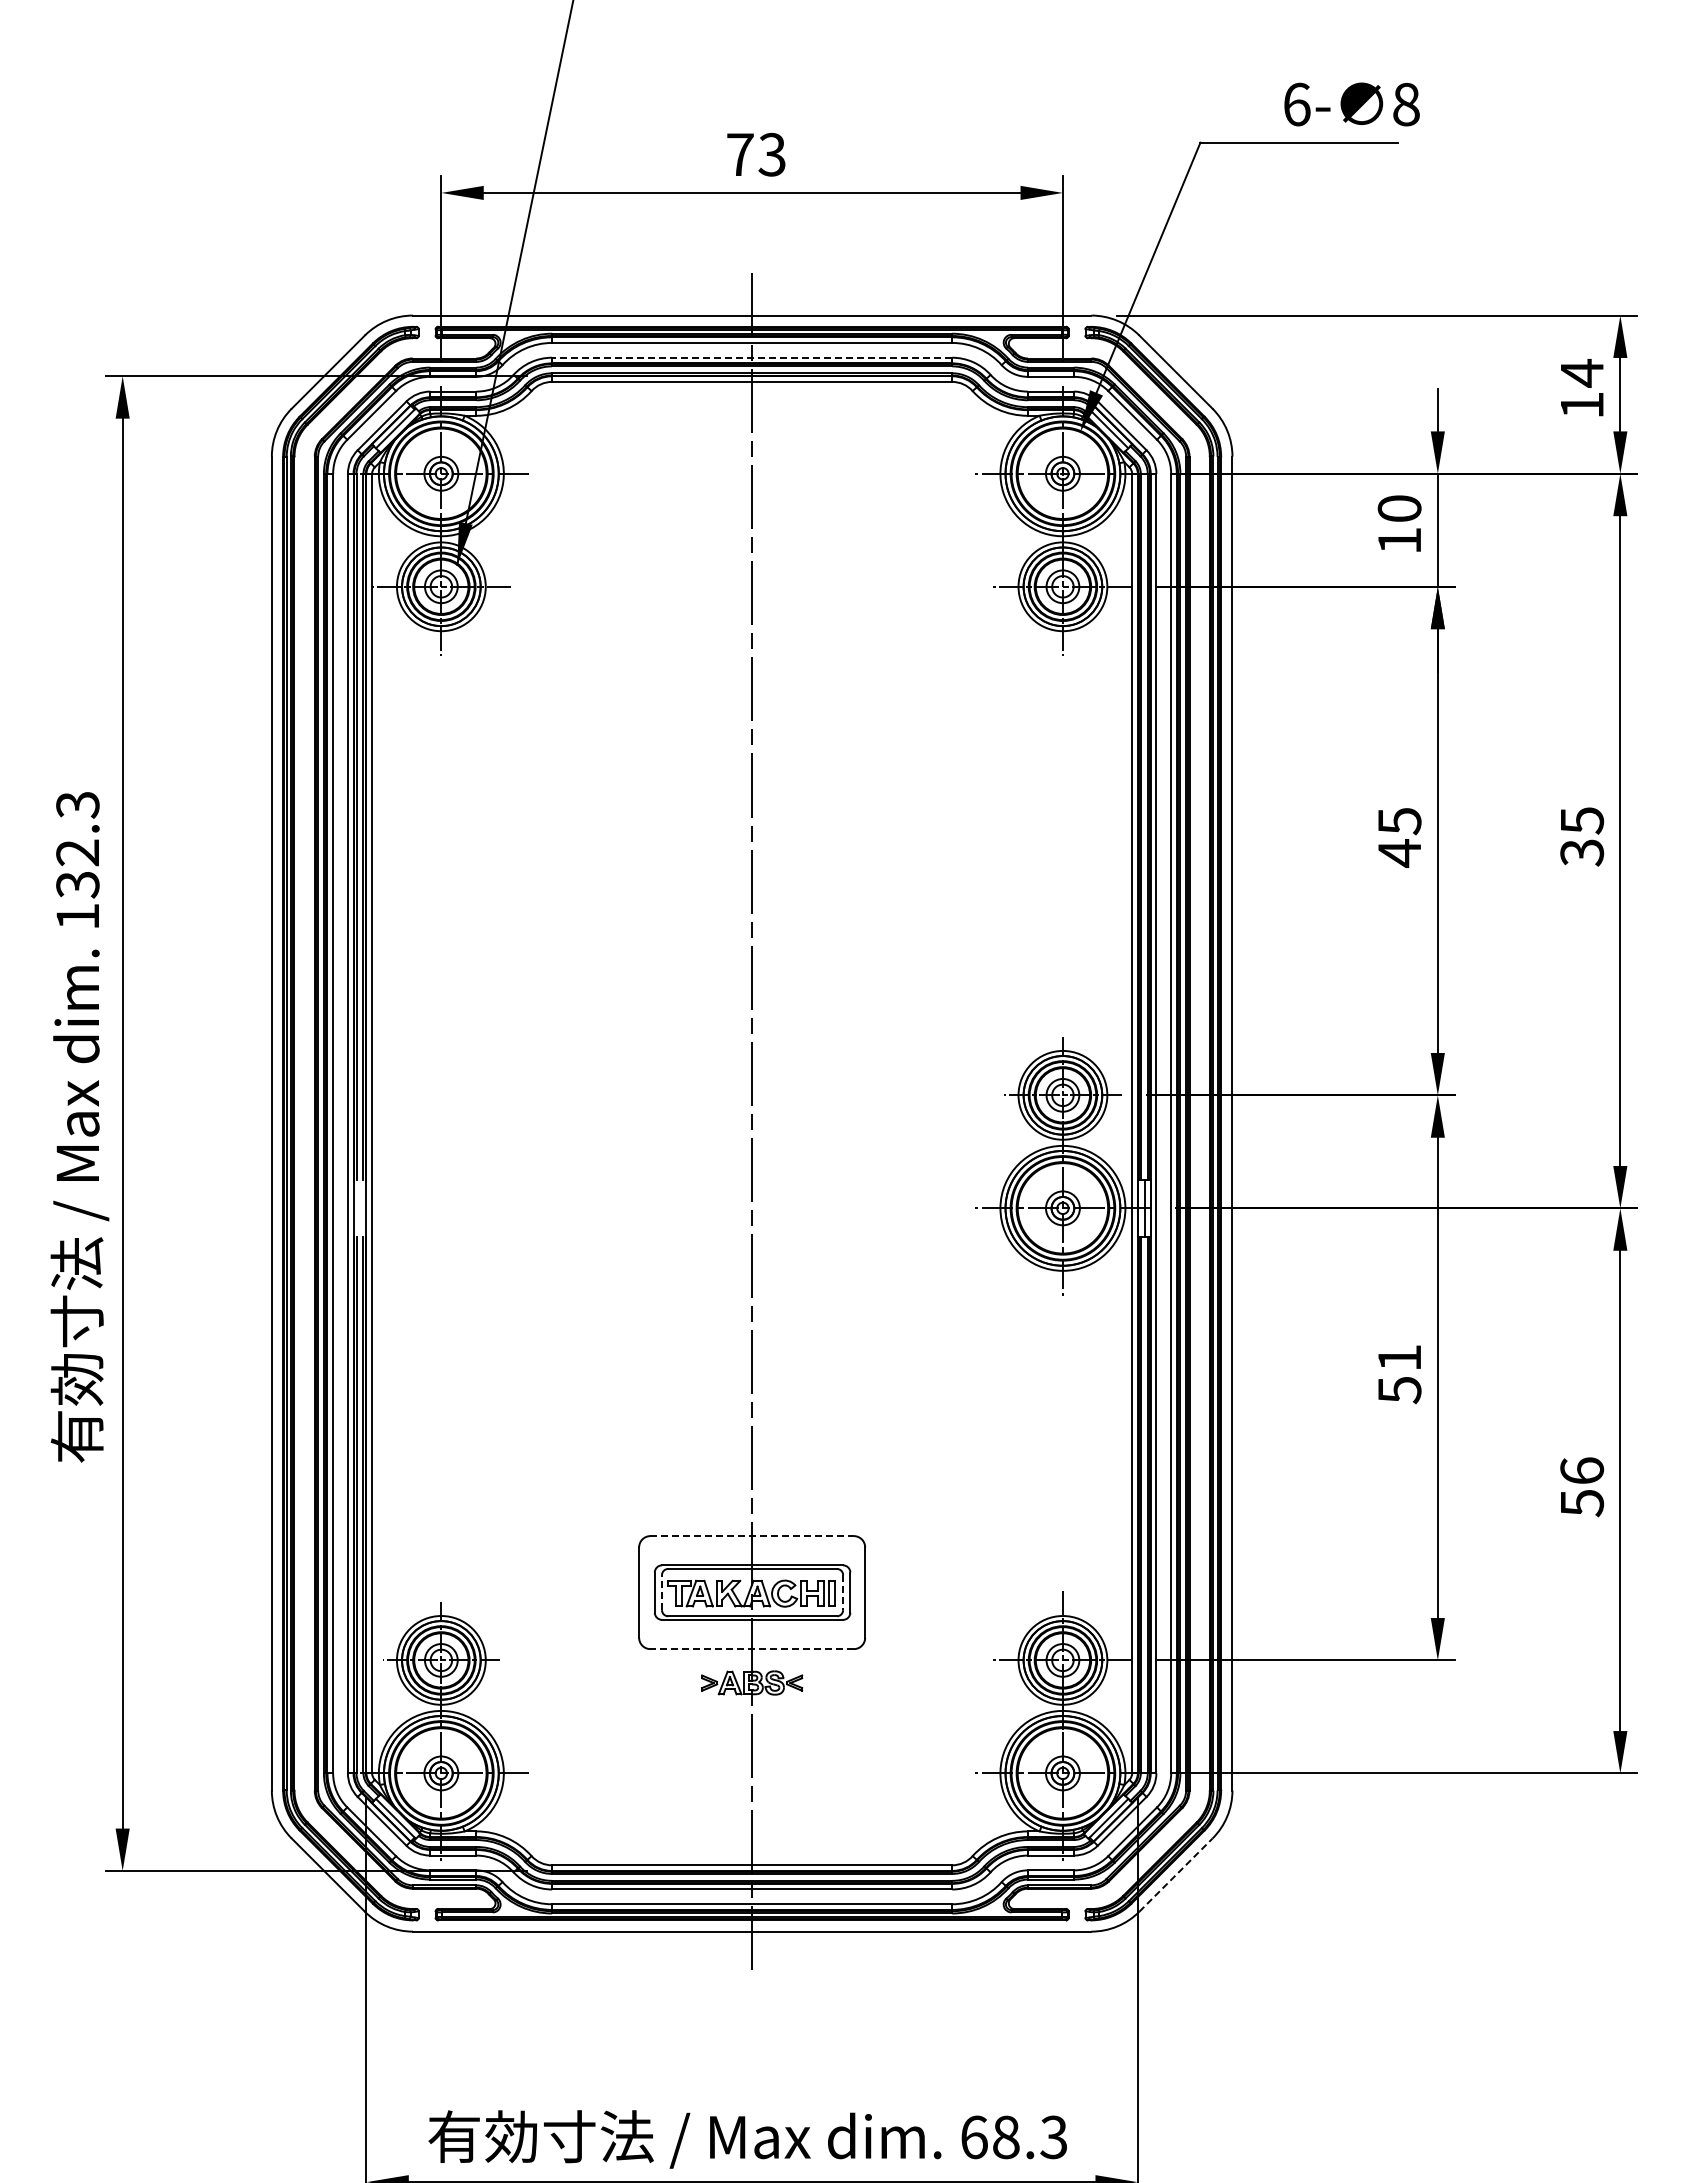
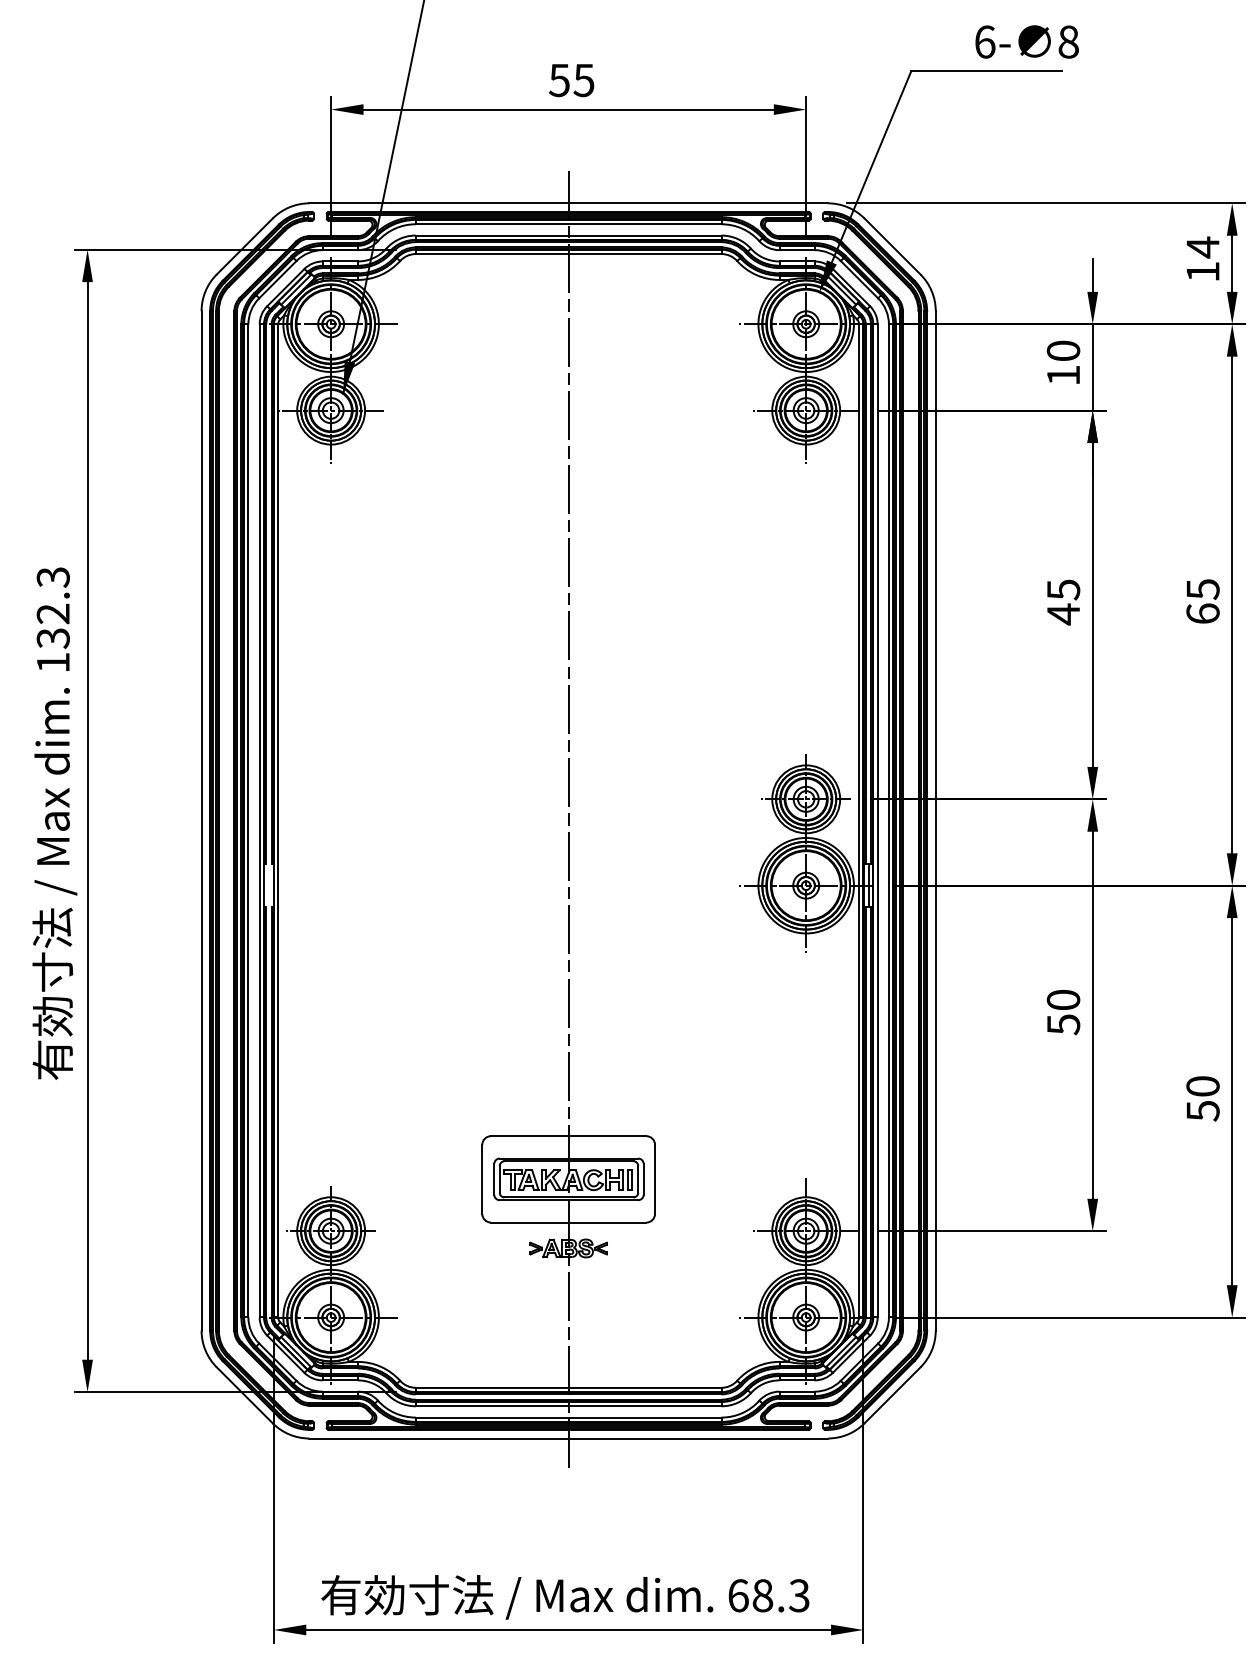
text: (755, 154) -> (571, 80), 73 -> 55
line: (751, 357) -> (568, 235), dashed -> solid
text: (1582, 852) -> (1203, 613), 35 -> 65
text: (1399, 1357) -> (1063, 999), 51 -> 50
text: (1582, 1470) -> (1203, 1086), 56 -> 50
line: (752, 1536) -> (568, 1136), dashed -> solid
line: (662, 1592) -> (500, 1179), dashed -> solid
line: (843, 1592) -> (638, 1179), dashed -> solid
line: (752, 1649) -> (568, 1222), dashed -> solid
line: (1175, 1875) -> (892, 1395), dashed -> solid

